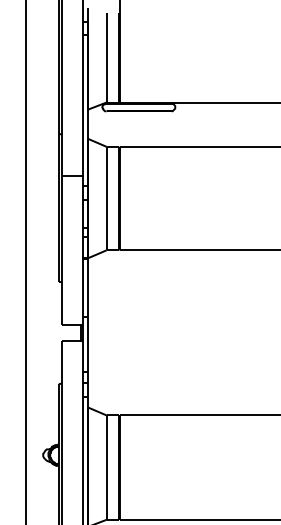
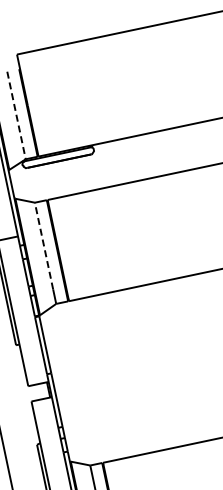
line: (106, 57) -> (16, 115), solid -> dashed
line: (106, 190) -> (43, 245), solid -> dashed

